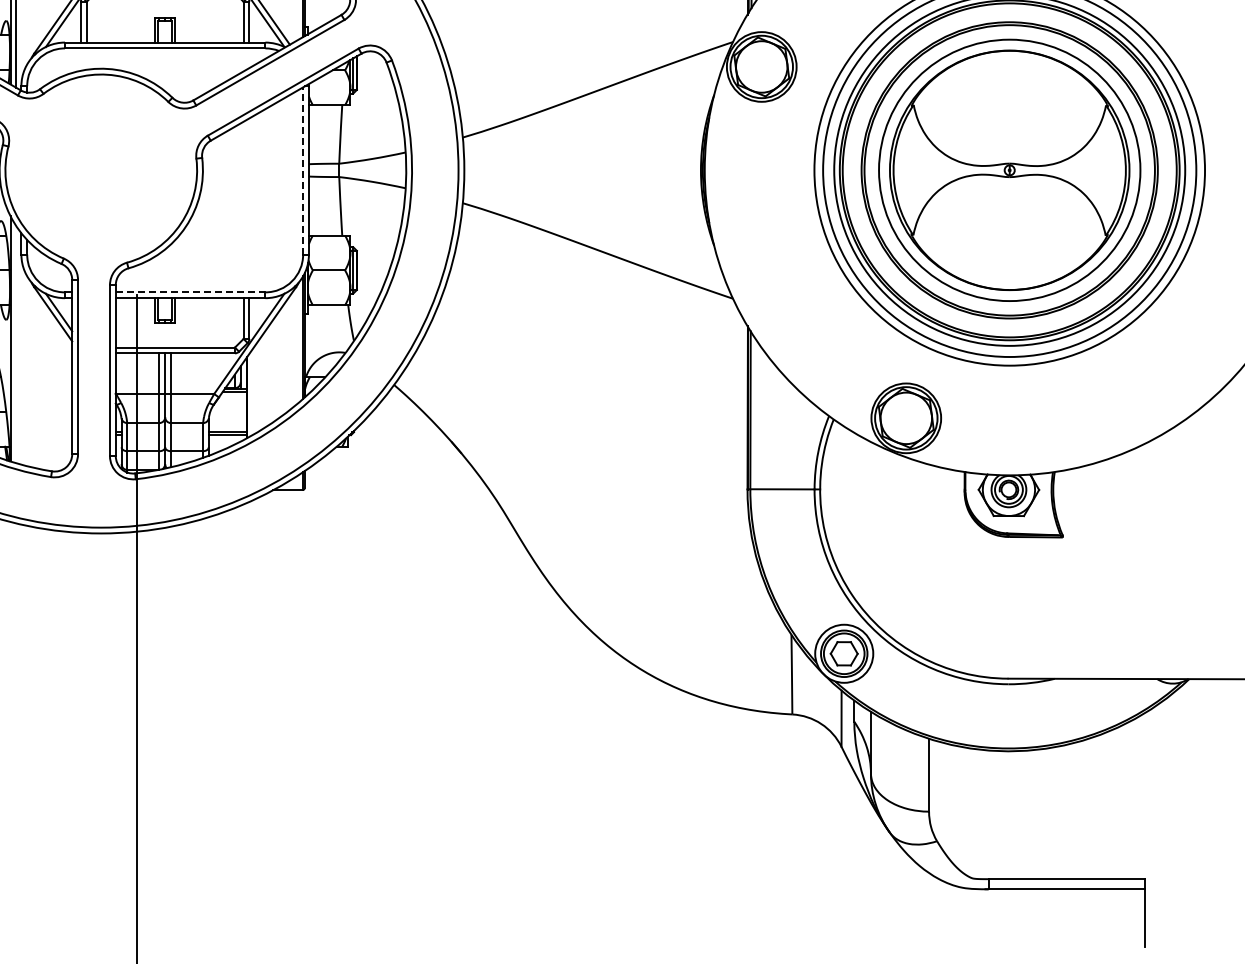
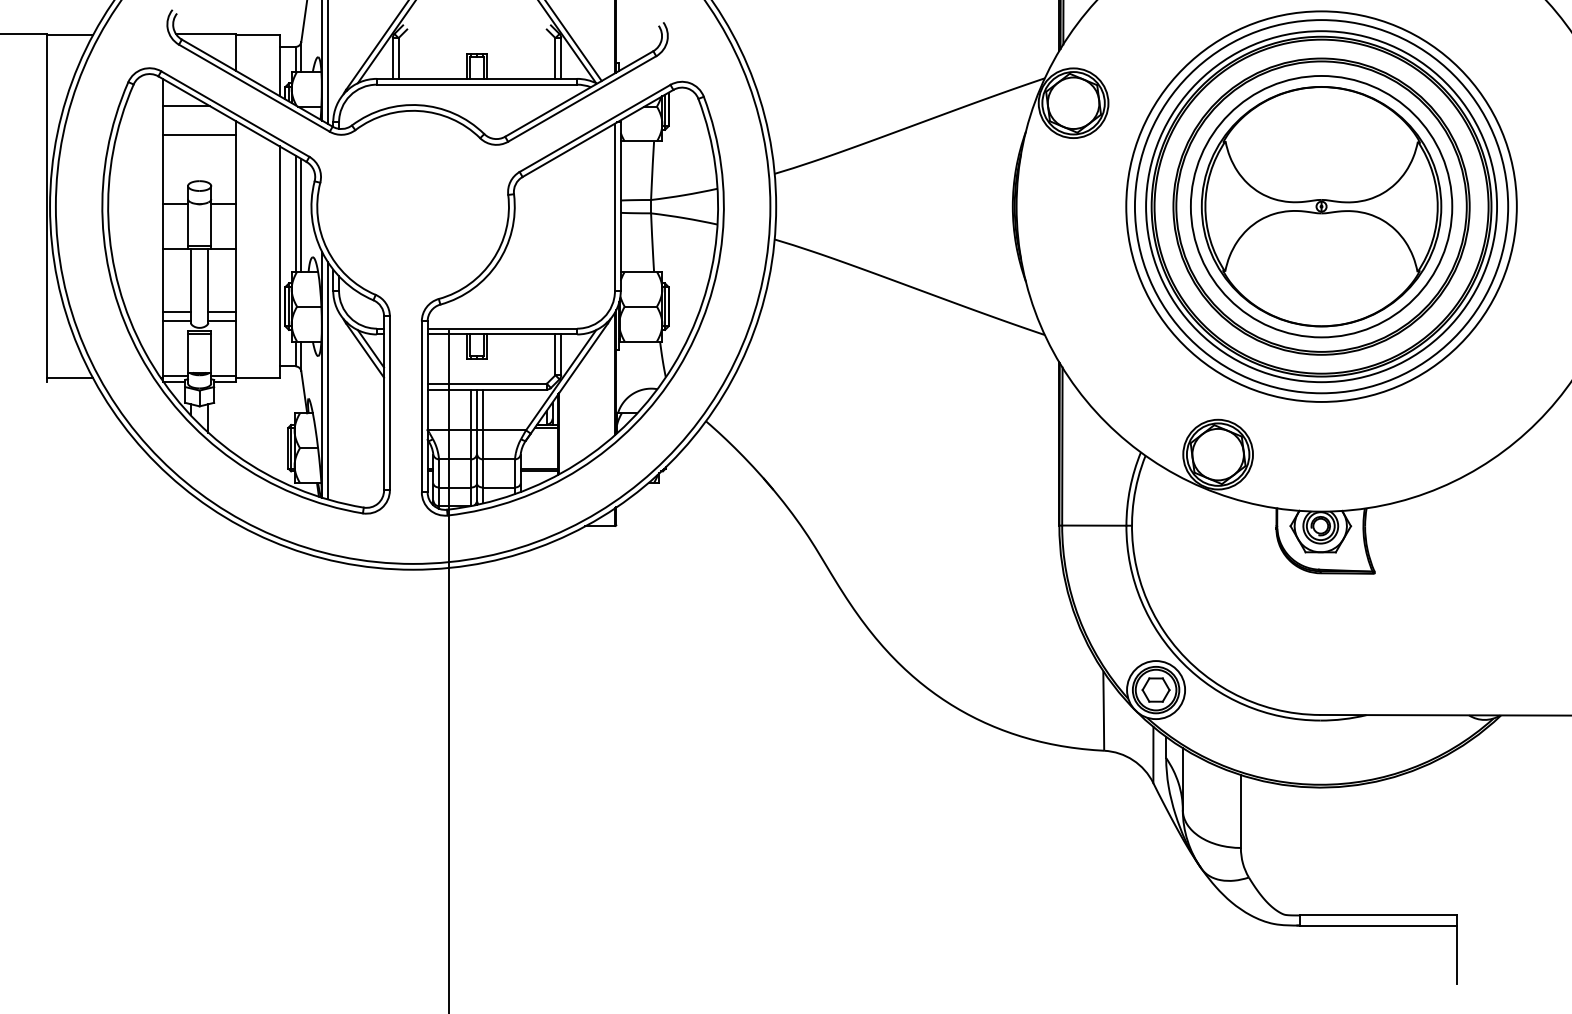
line: (302, 171) -> (614, 207), dashed -> solid
line: (190, 292) -> (502, 328), dashed -> solid
line: (16, 344) -> (328, 380), added

